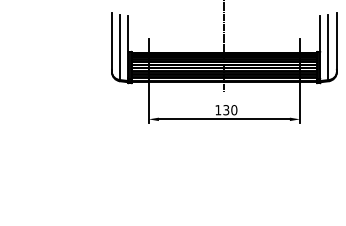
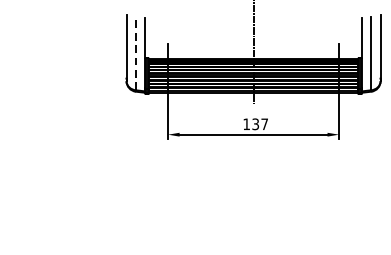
line: (120, 47) -> (136, 53), solid -> dashed
text: (234, 110) -> (264, 124), 130 -> 137

